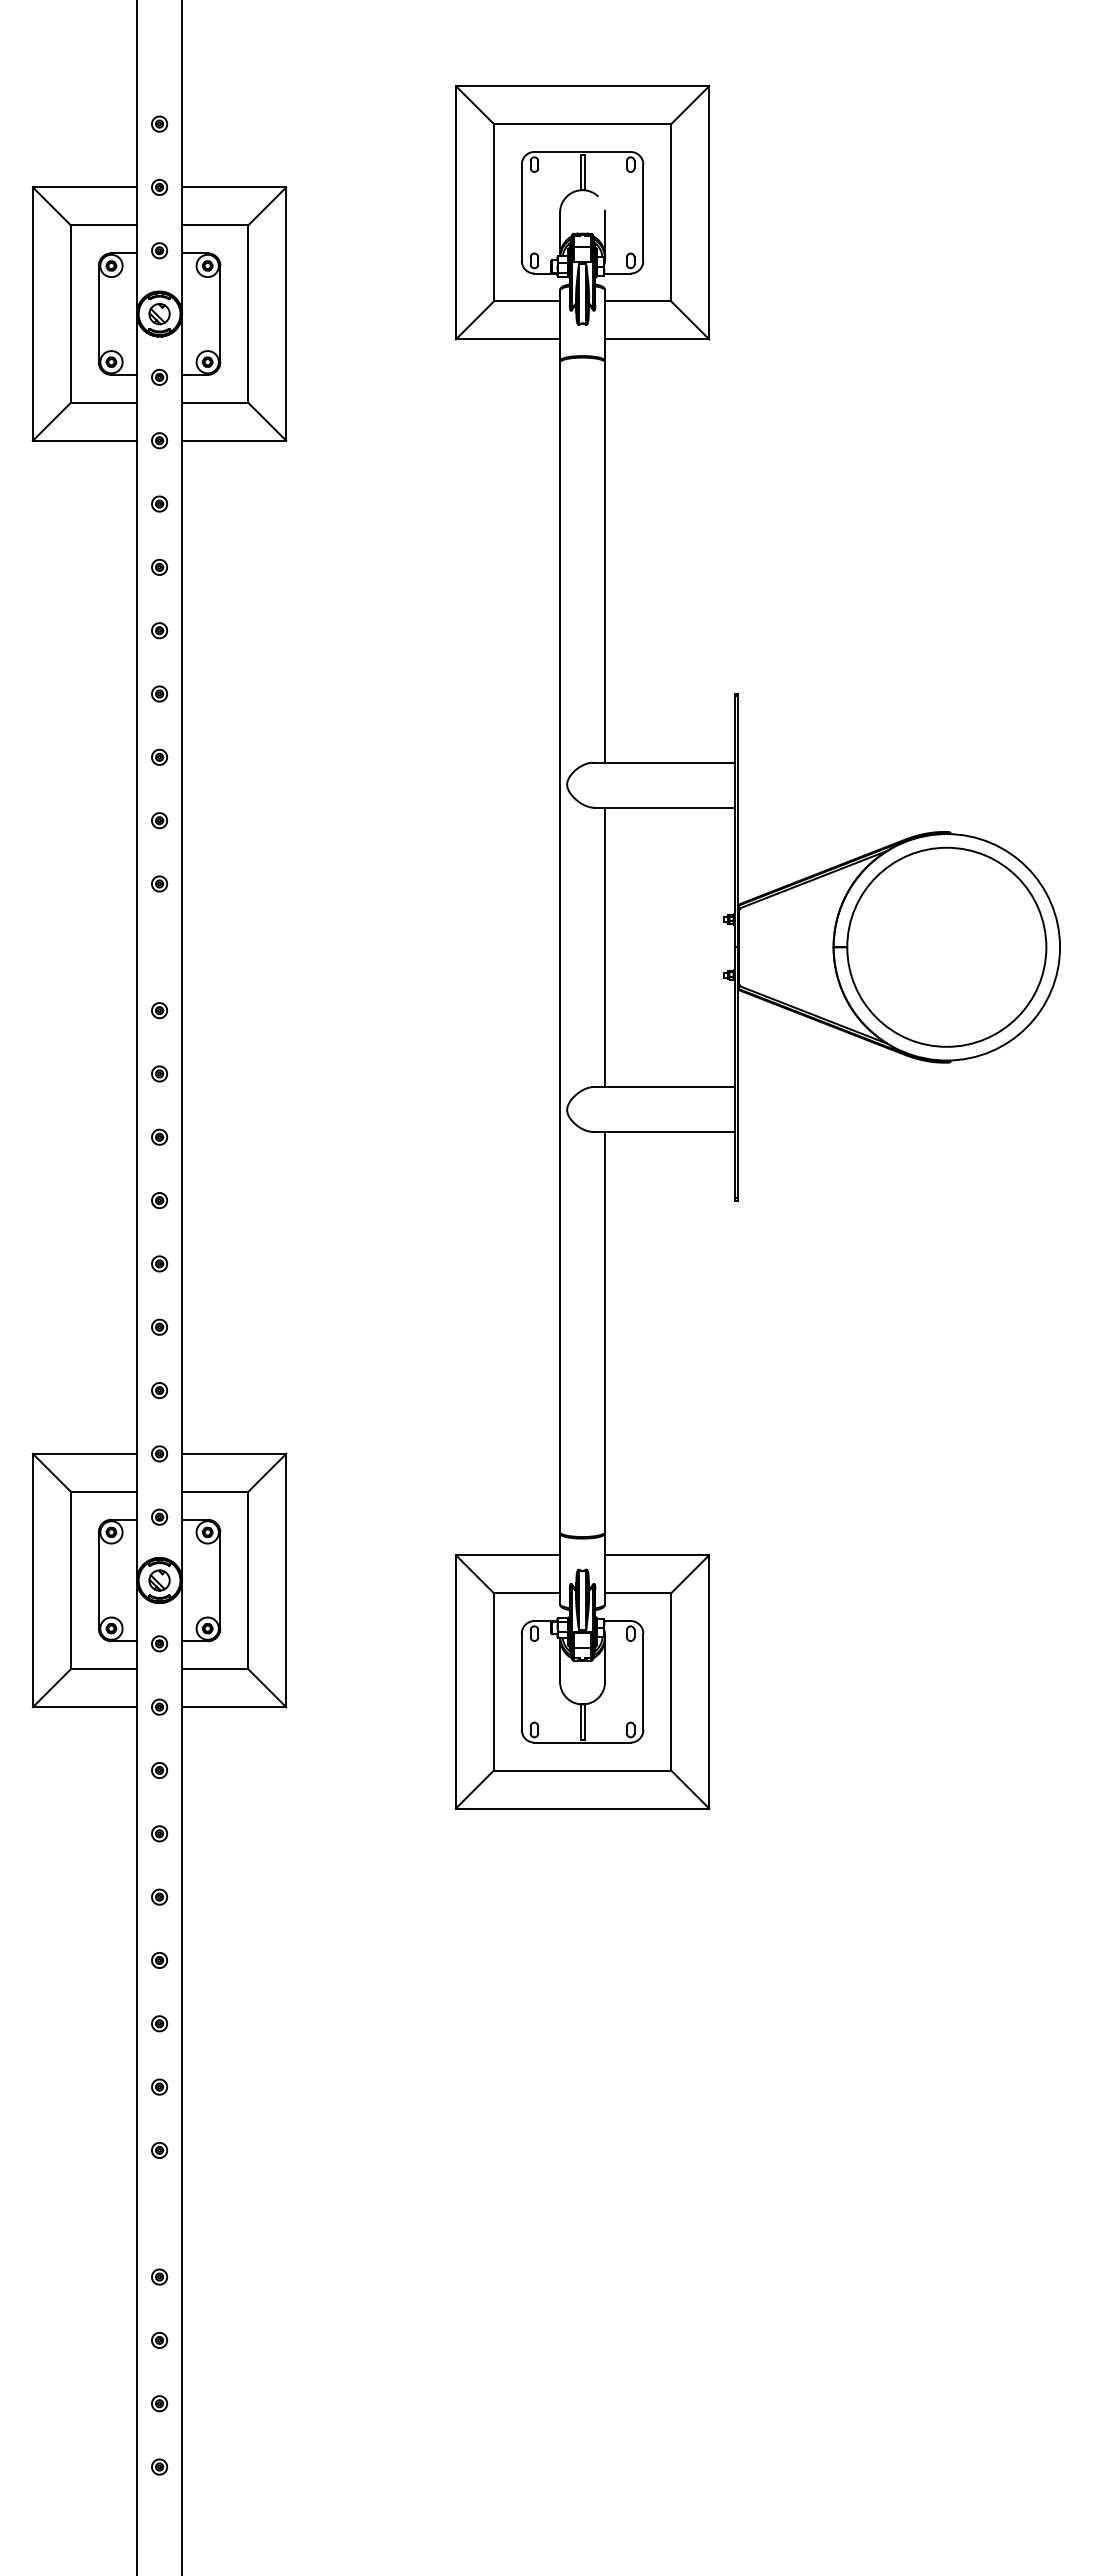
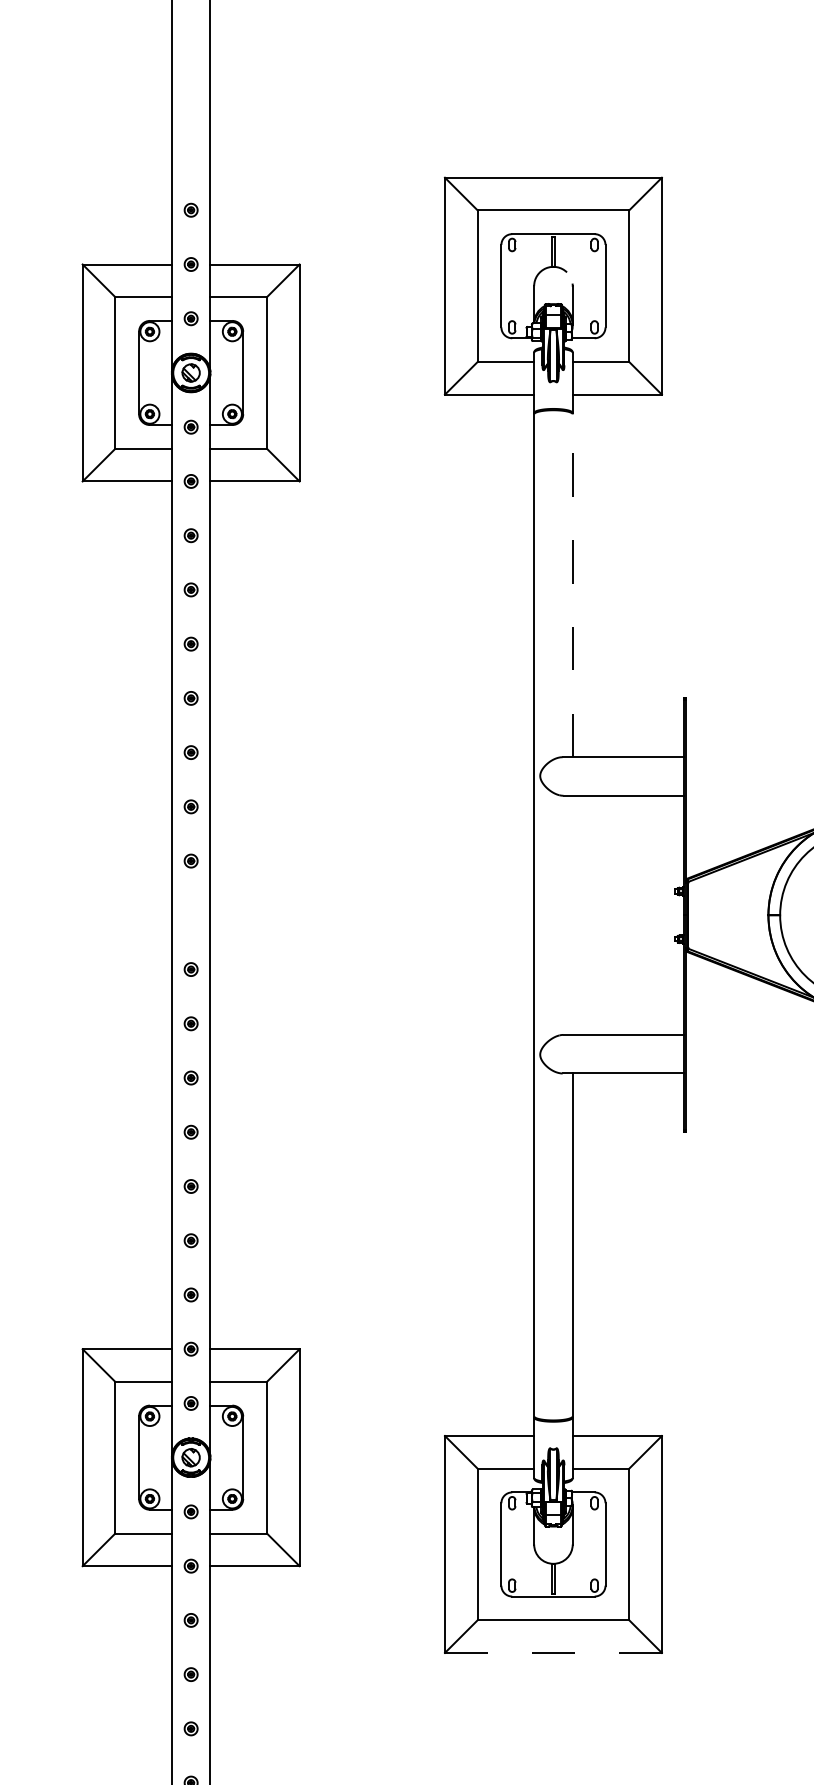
line: (605, 562) -> (573, 585), solid -> dashed
line: (605, 946) -> (573, 914), removed
line: (582, 1808) -> (553, 1652), solid -> dashed

